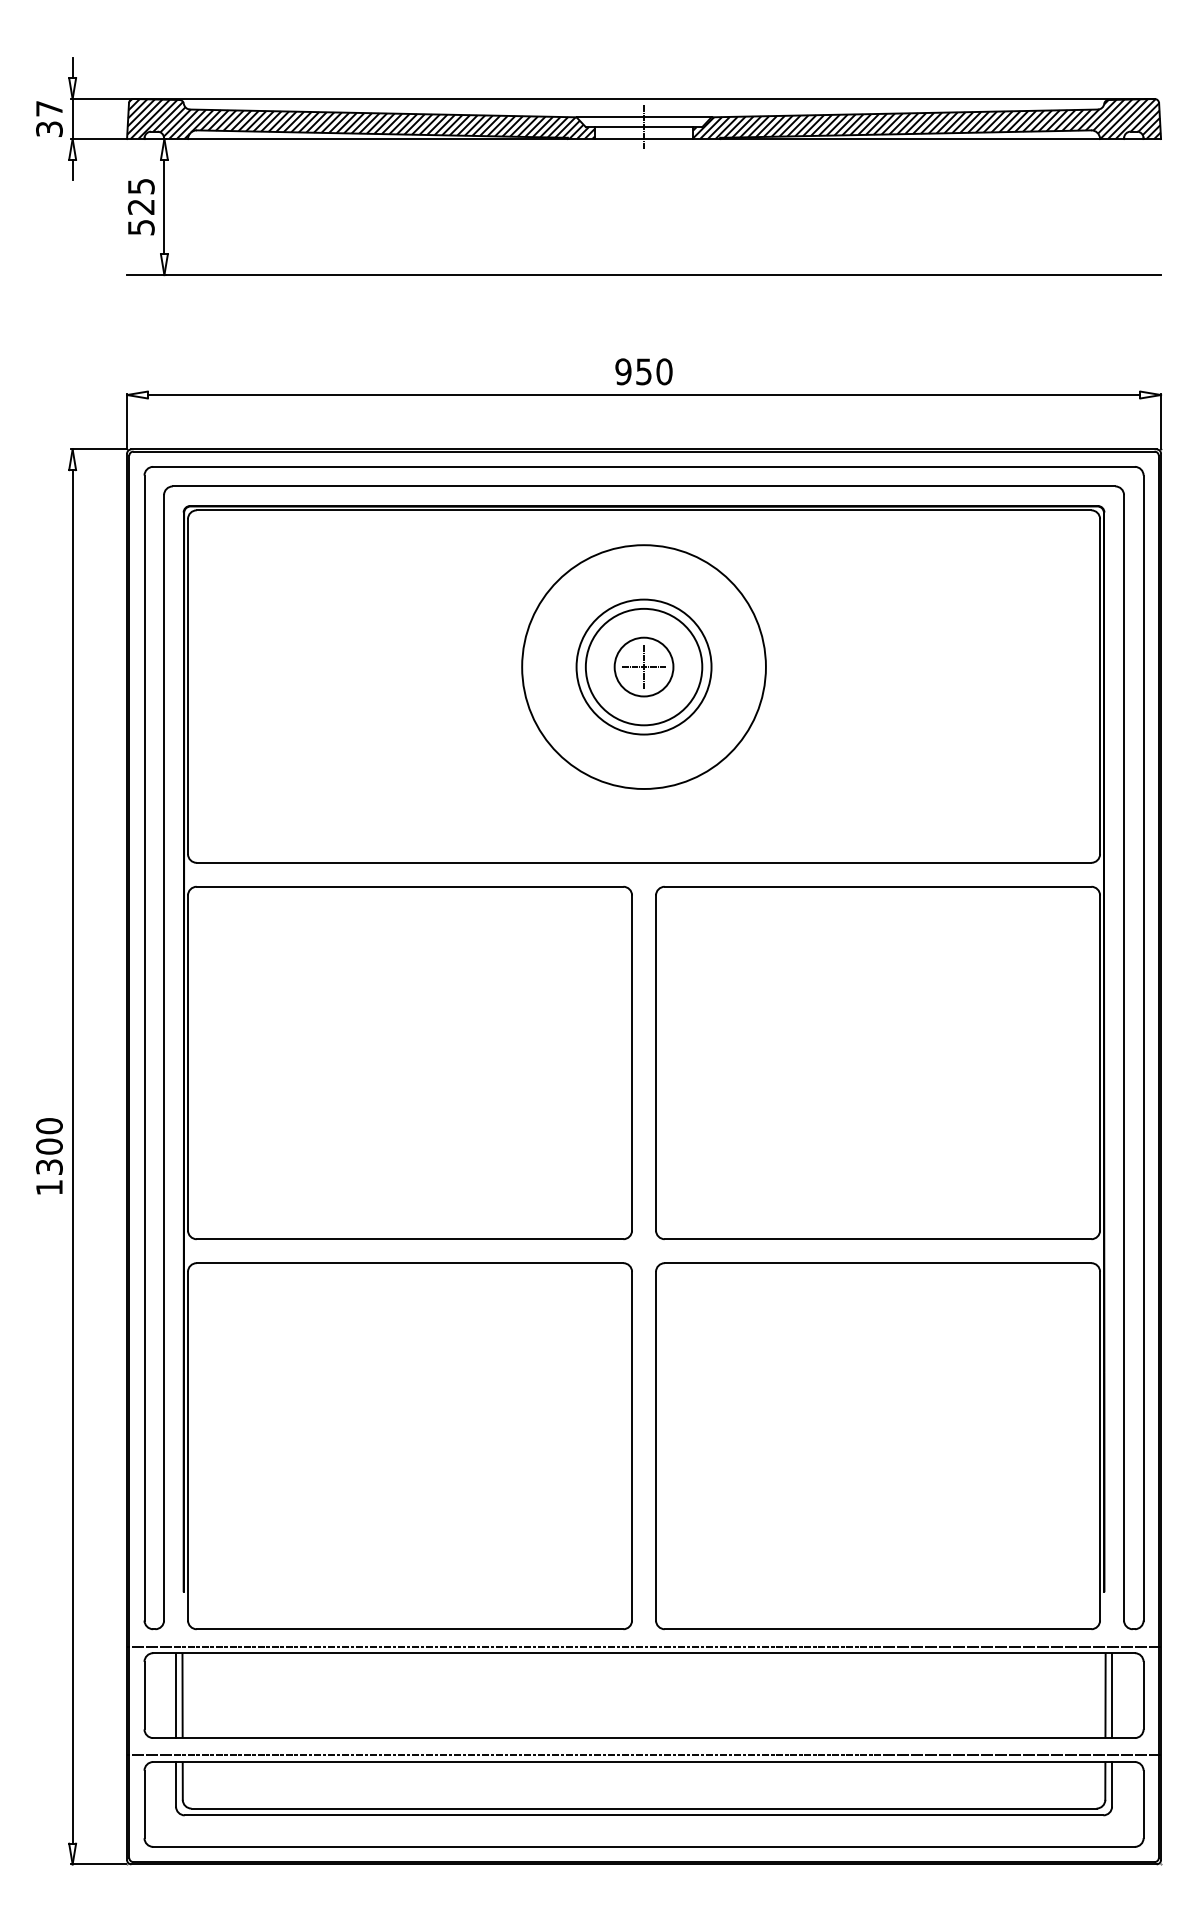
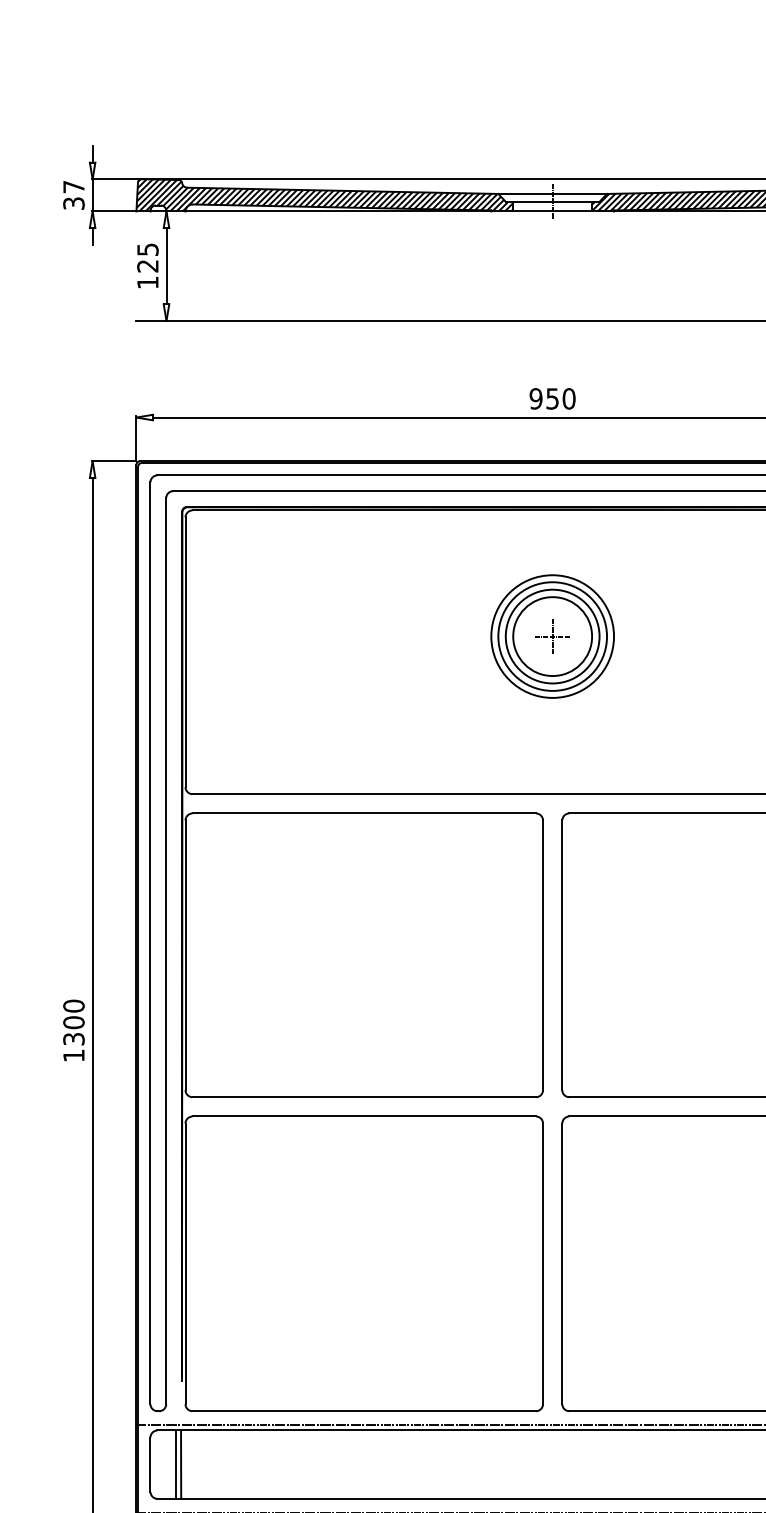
text: (141, 227) -> (148, 282), 525 -> 125
circle: (643, 666) -> (552, 636), size x0.62
circle: (644, 667) -> (553, 636), size x1.67

